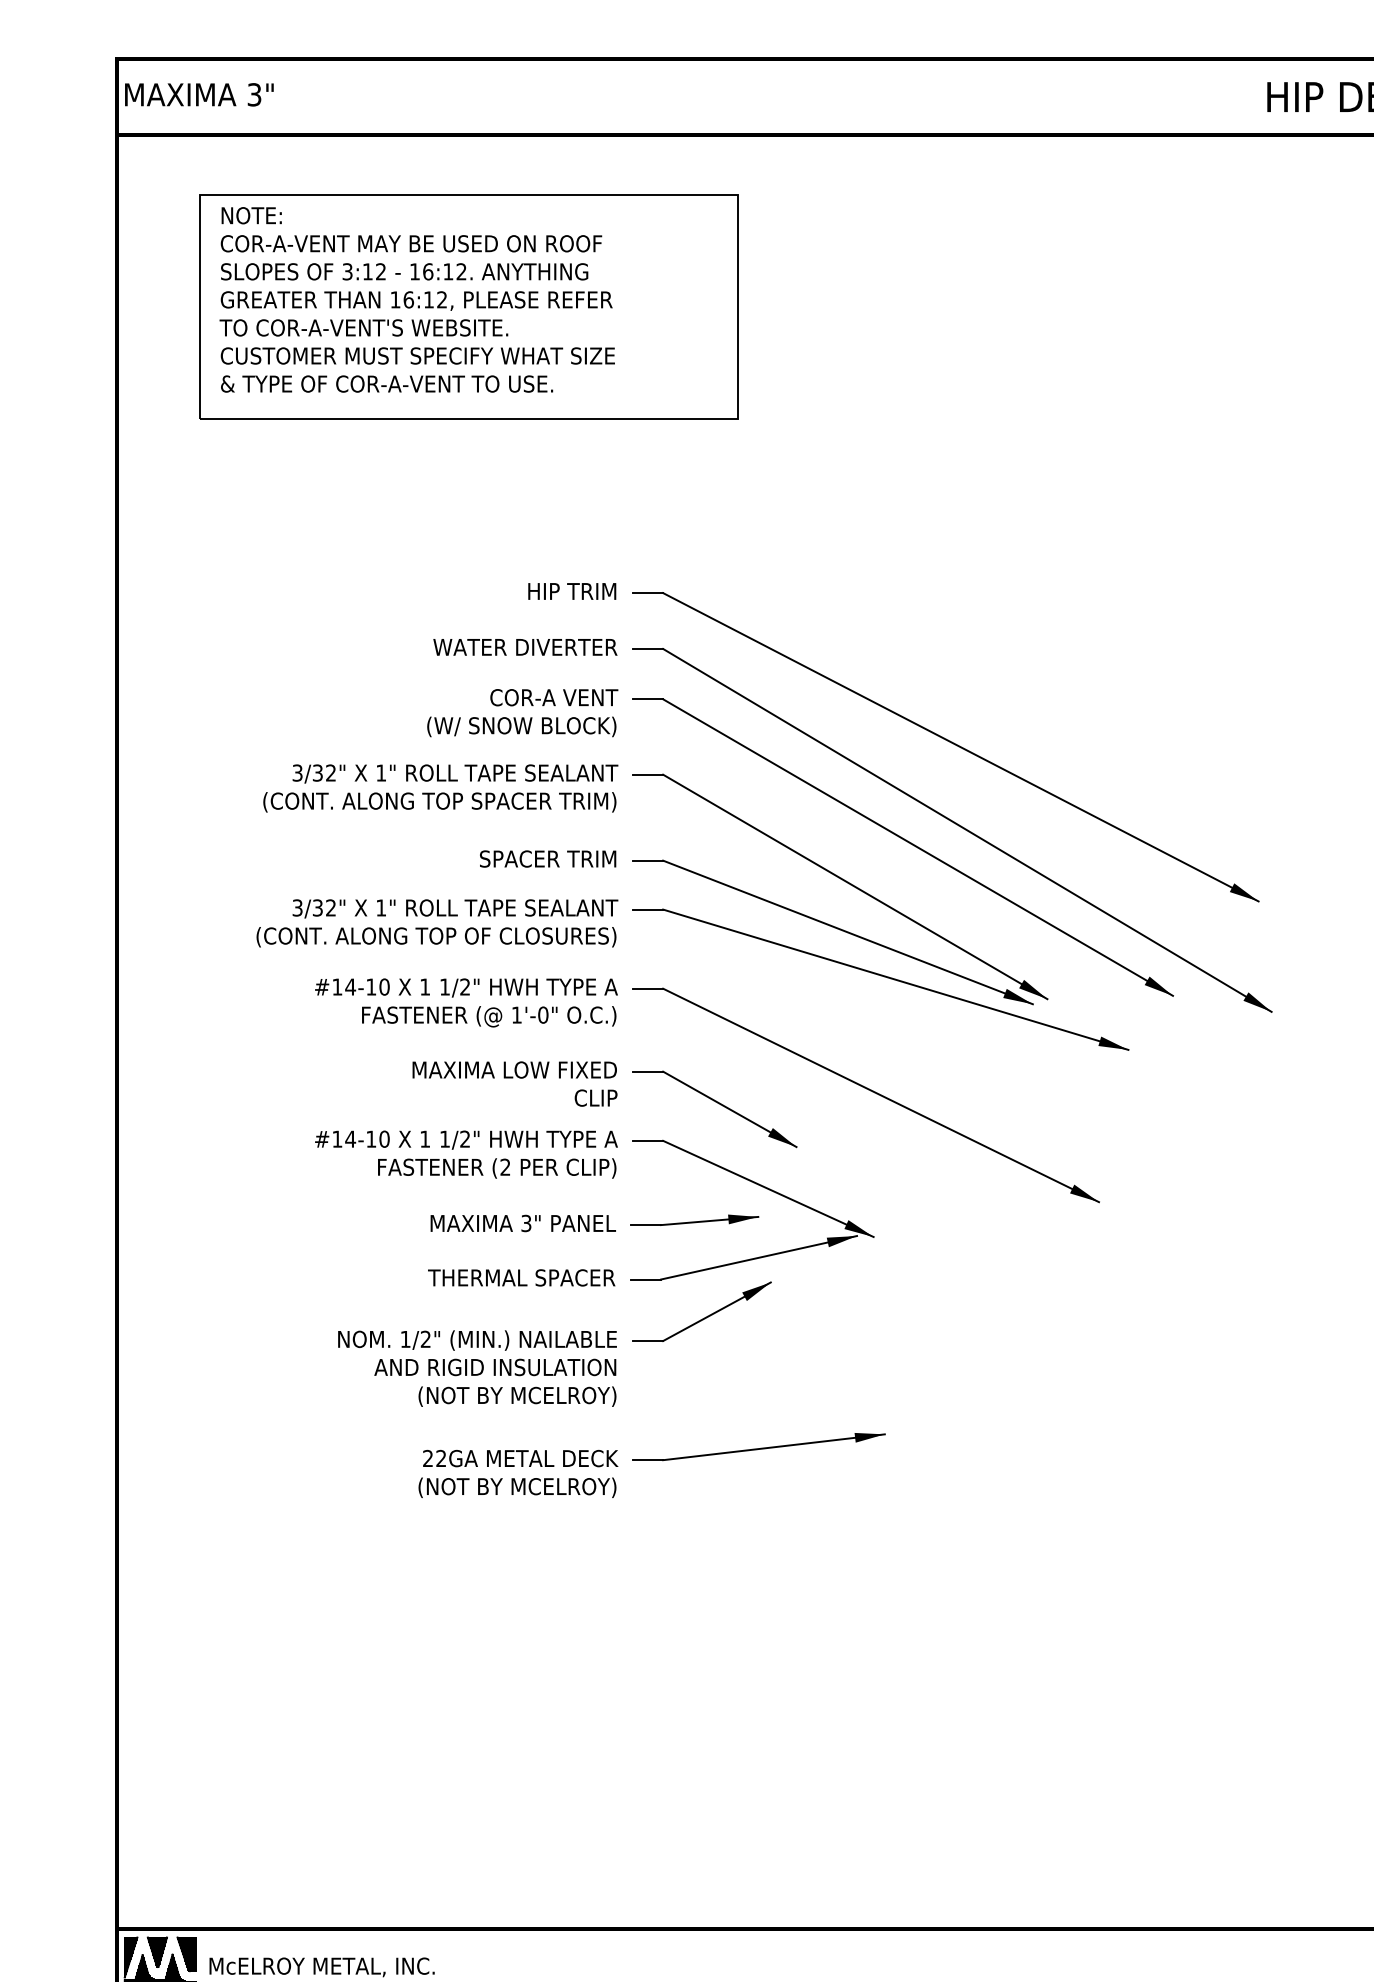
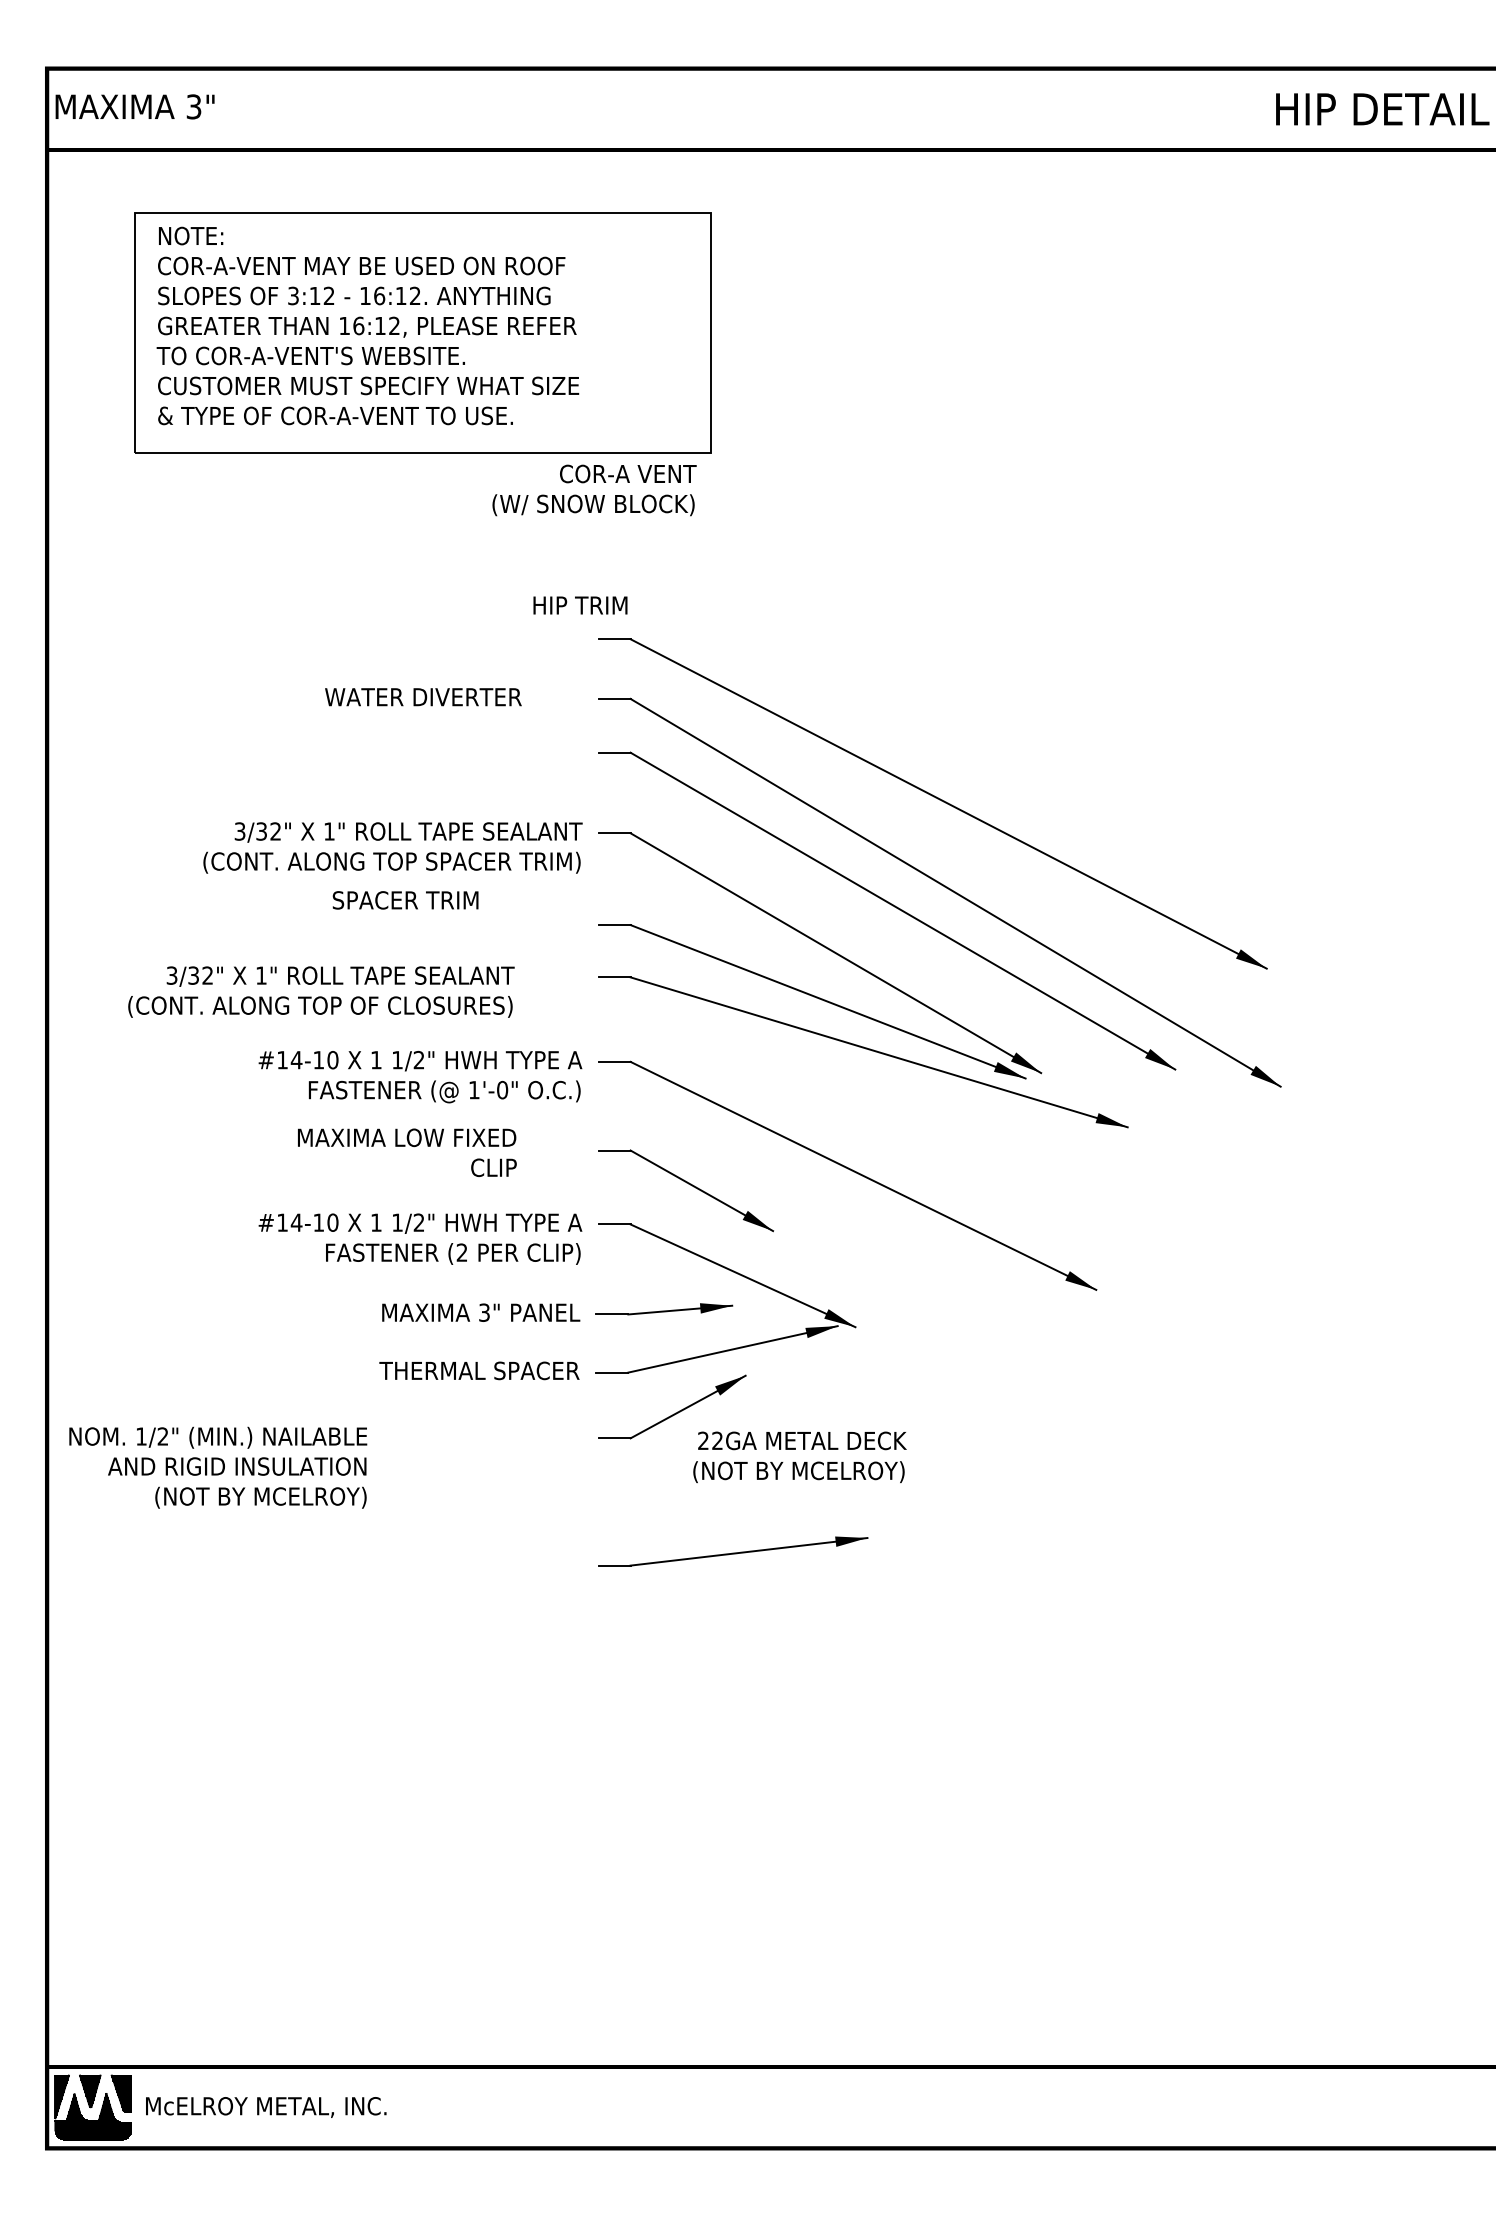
text: (572, 591) -> (580, 605), moved
text: (525, 647) -> (423, 697), moved
text: (522, 713) -> (594, 490), moved
text: (547, 859) -> (405, 900), moved
text: (437, 922) -> (321, 991), moved
text: (515, 1083) -> (407, 1152), moved
text: (477, 1368) -> (218, 1467), moved
text: (517, 1474) -> (799, 1457), moved

